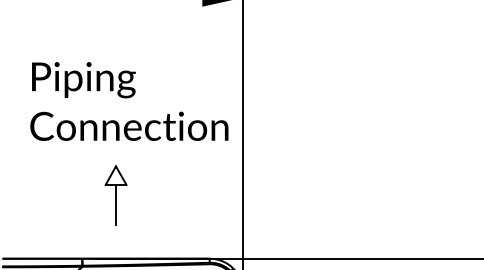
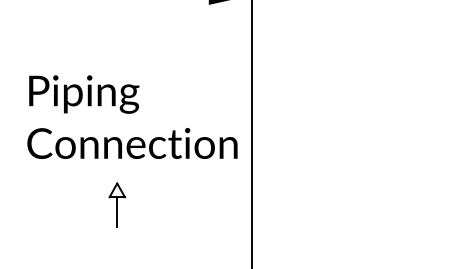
text: (129, 101) -> (132, 117), moved
part: (115, 195) -> (116, 205), size x0.7

